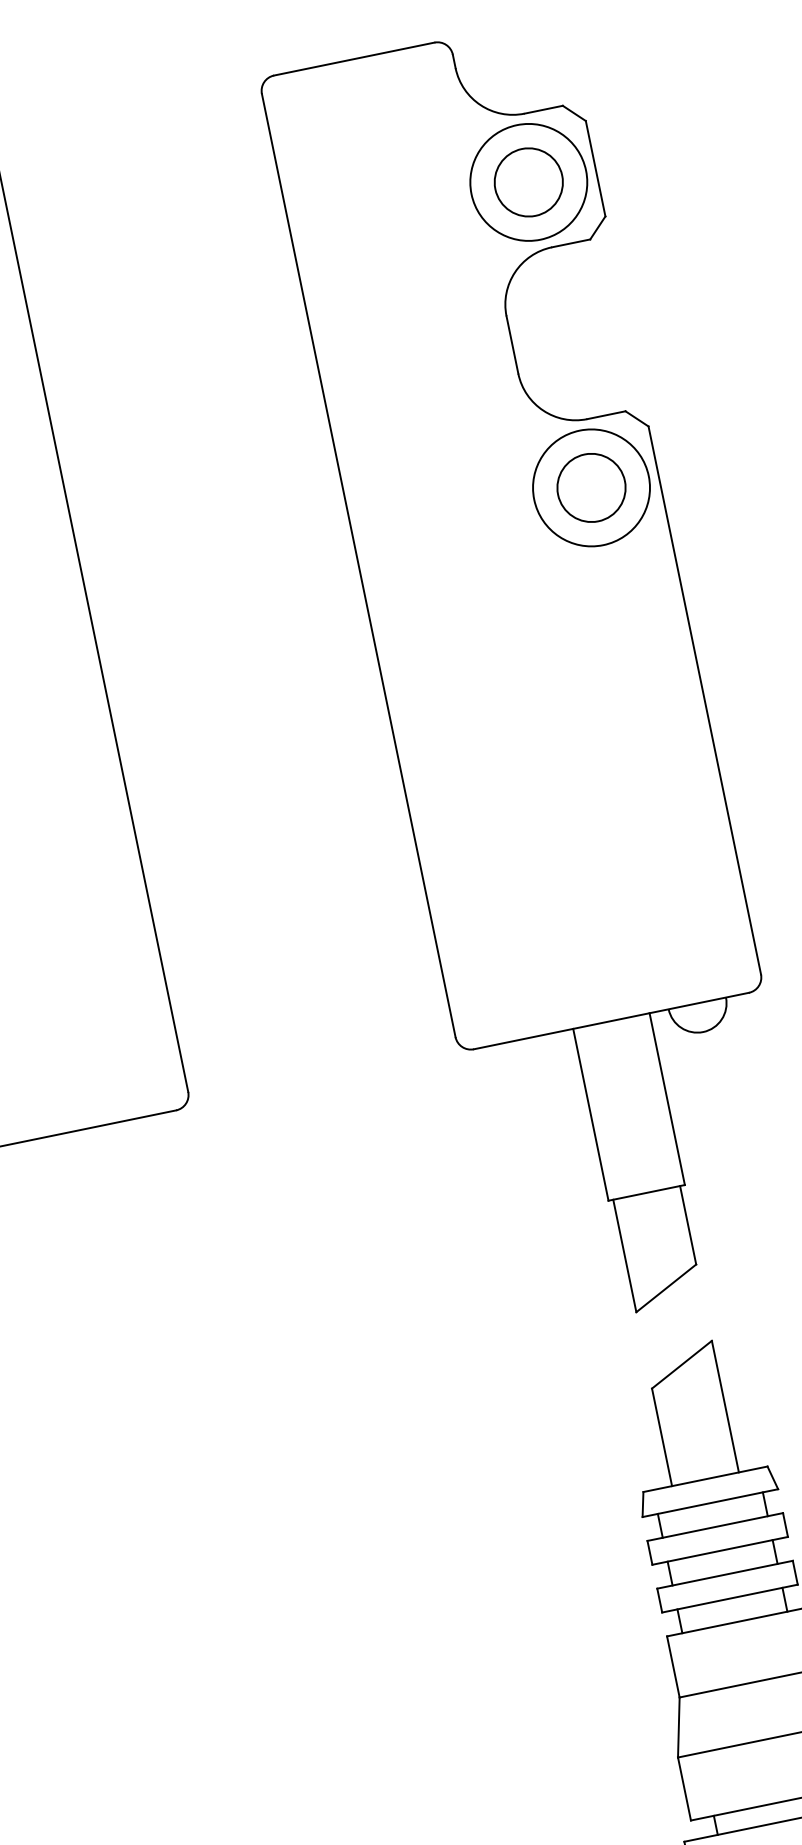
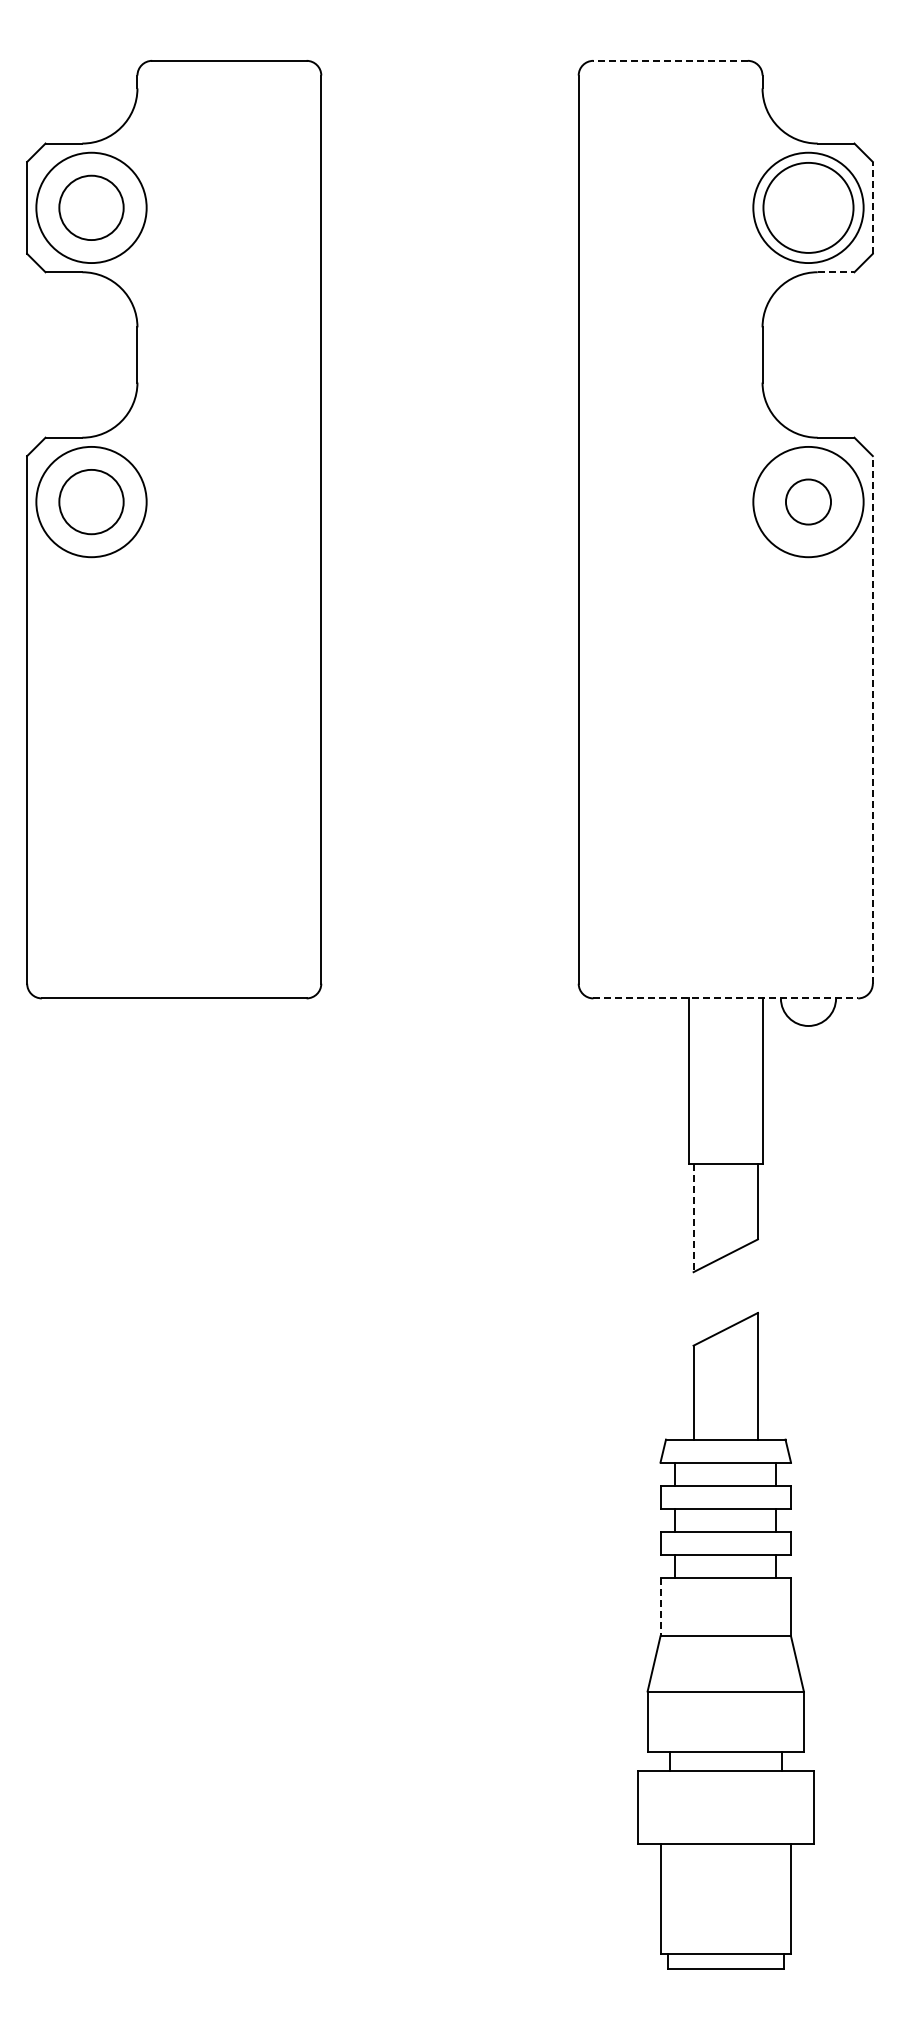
line: (354, 58) -> (670, 60), solid -> dashed
line: (595, 168) -> (872, 207), solid -> dashed
circle: (528, 182) -> (808, 207), size x1.4
line: (571, 243) -> (836, 272), solid -> dashed
circle: (591, 487) -> (808, 501), size x0.7
line: (704, 700) -> (872, 719), solid -> dashed
line: (612, 1020) -> (726, 998), solid -> dashed
line: (624, 1256) -> (693, 1218), solid -> dashed
line: (673, 1667) -> (660, 1607), solid -> dashed

